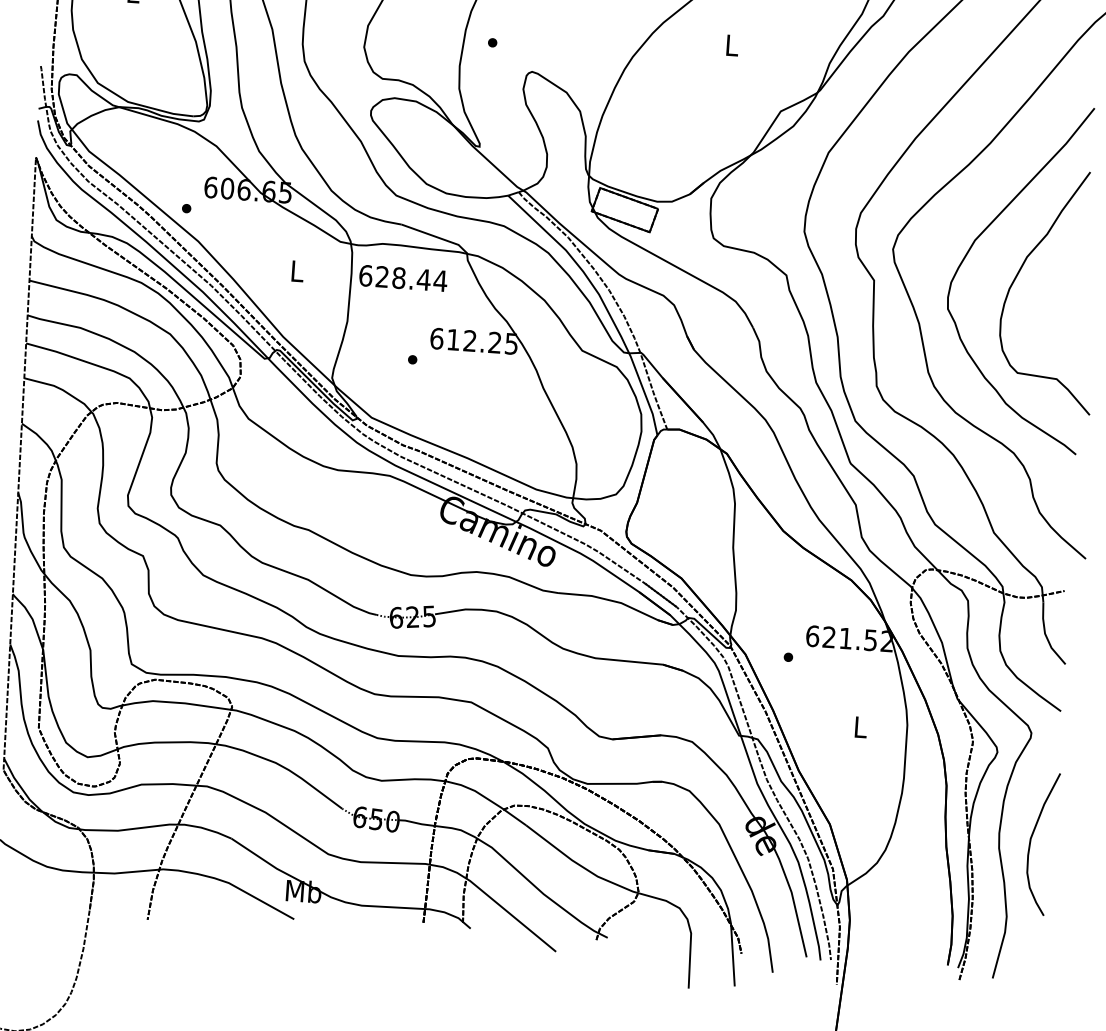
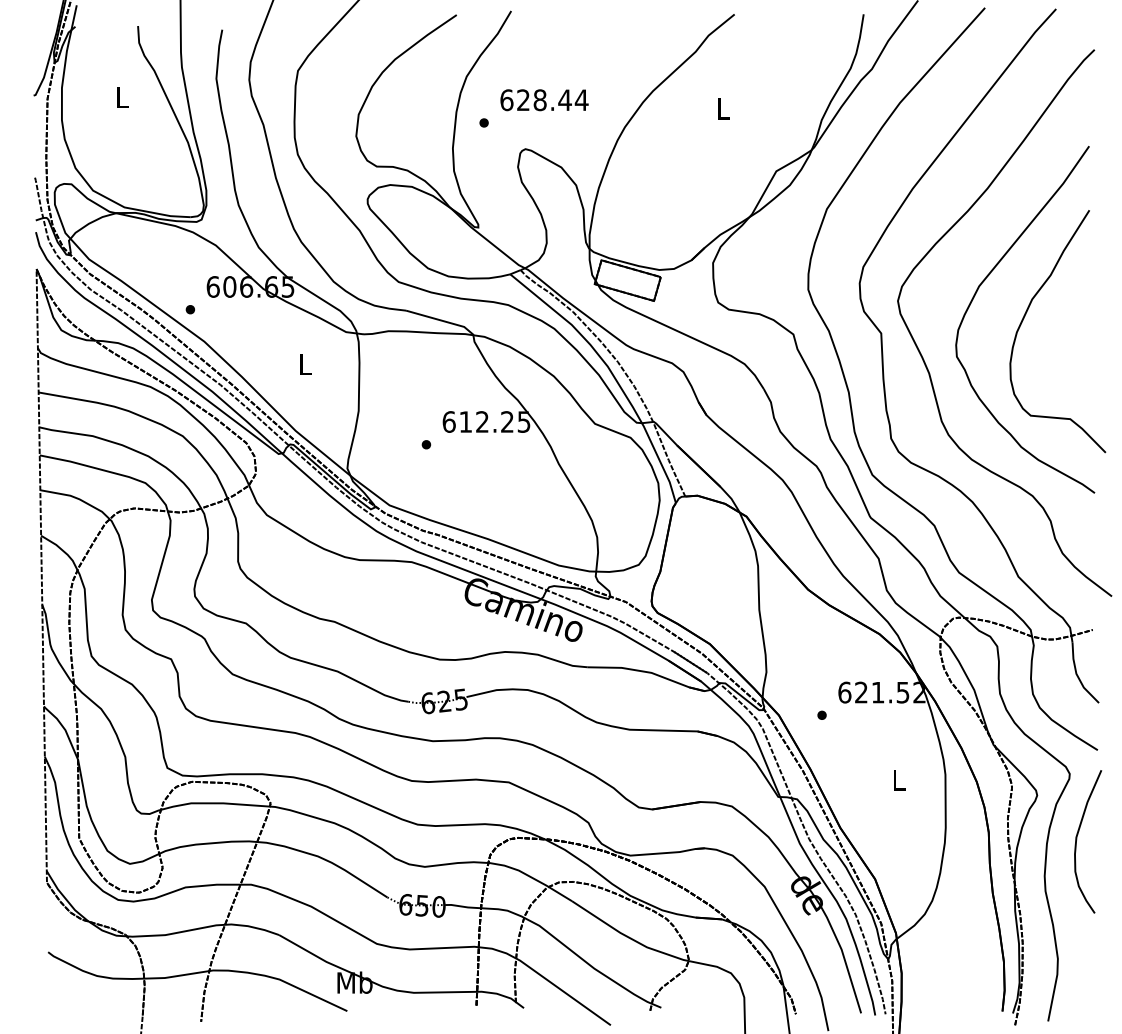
text: (403, 278) -> (544, 100), moved
curve: (1031, 840) -> (1077, 839), moved

